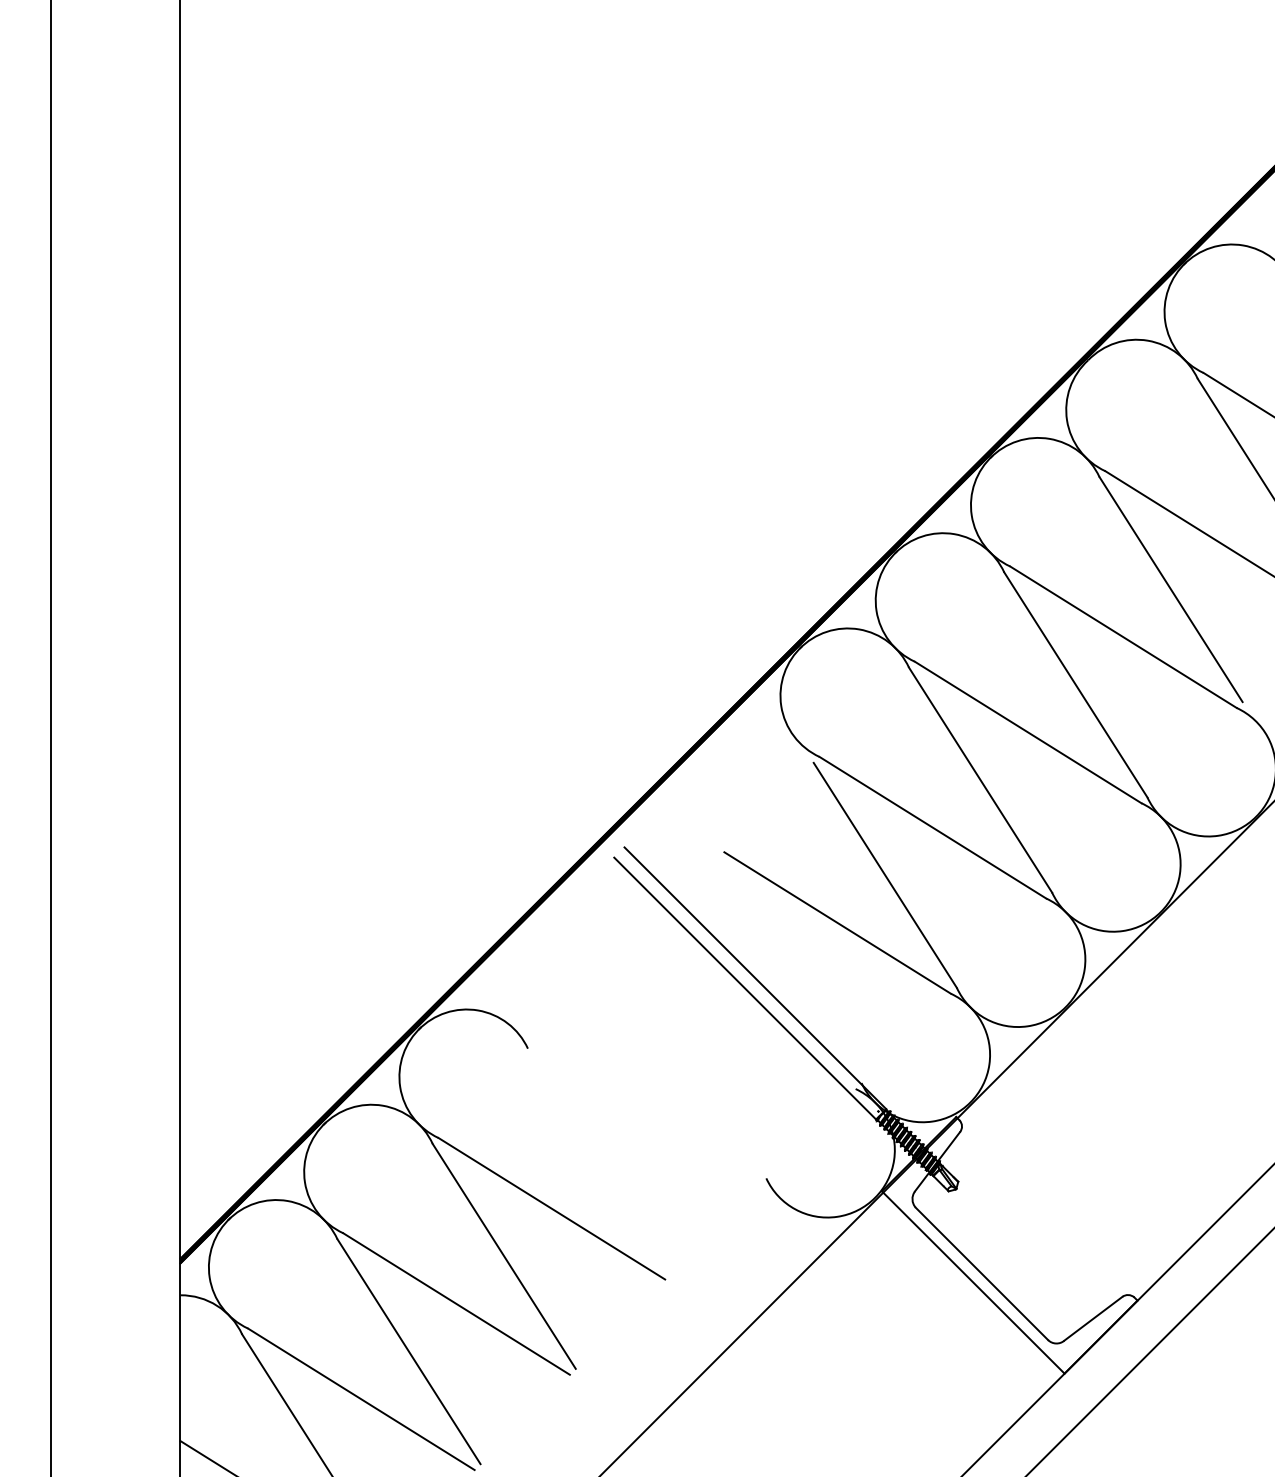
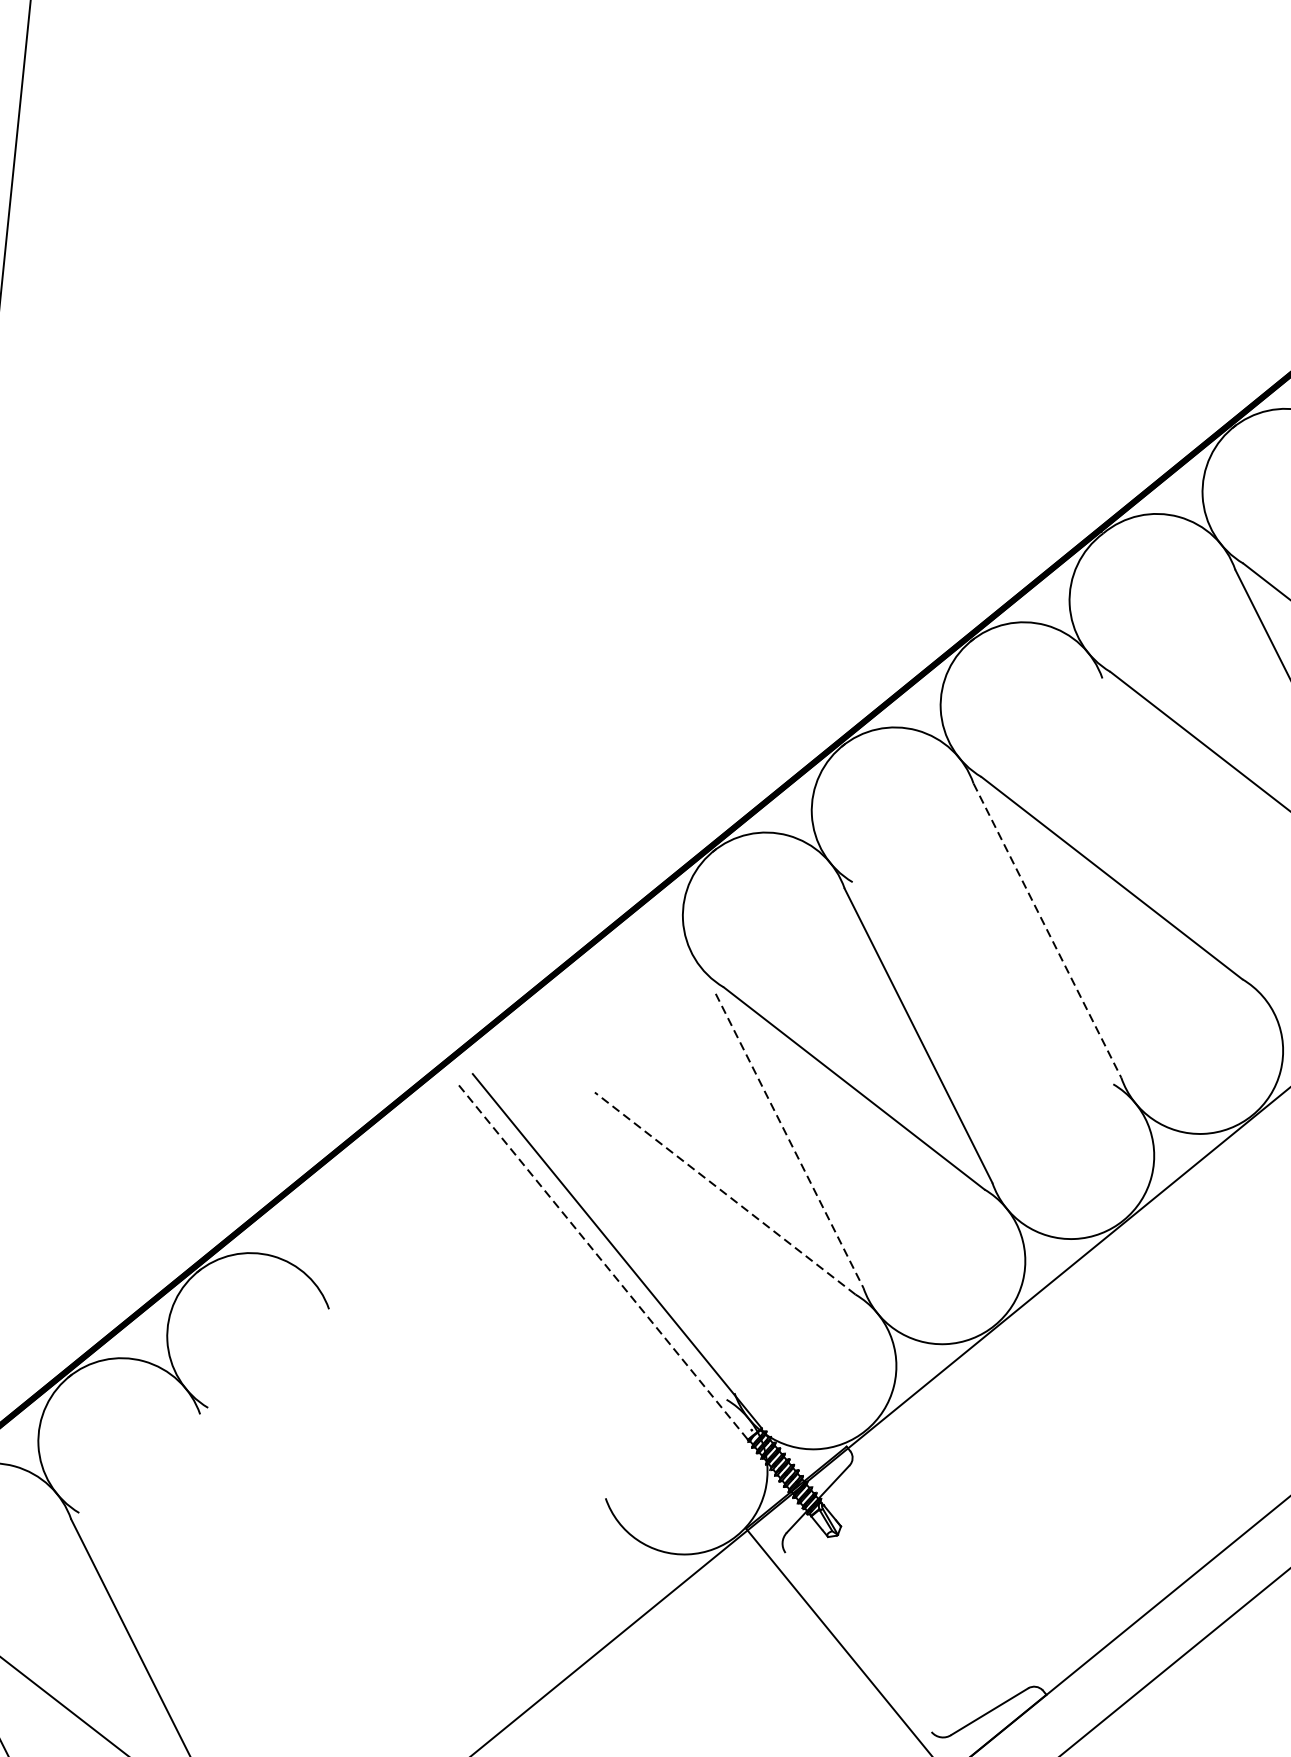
line: (1170, 589) -> (1175, 825), removed
line: (1076, 685) -> (1048, 931), solid -> dashed
line: (1027, 732) -> (982, 983), removed
line: (885, 875) -> (789, 1141), solid -> dashed
line: (837, 923) -> (724, 1194), solid -> dashed
line: (745, 988) -> (603, 1262), solid -> dashed
line: (551, 1208) -> (338, 1508), removed
line: (503, 1255) -> (273, 1560), removed
line: (981, 1273) -> (858, 1642), removed
line: (456, 1303) -> (209, 1613), removed

